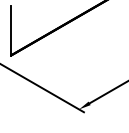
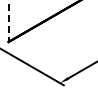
line: (11, 31) -> (8, 23), solid -> dashed

